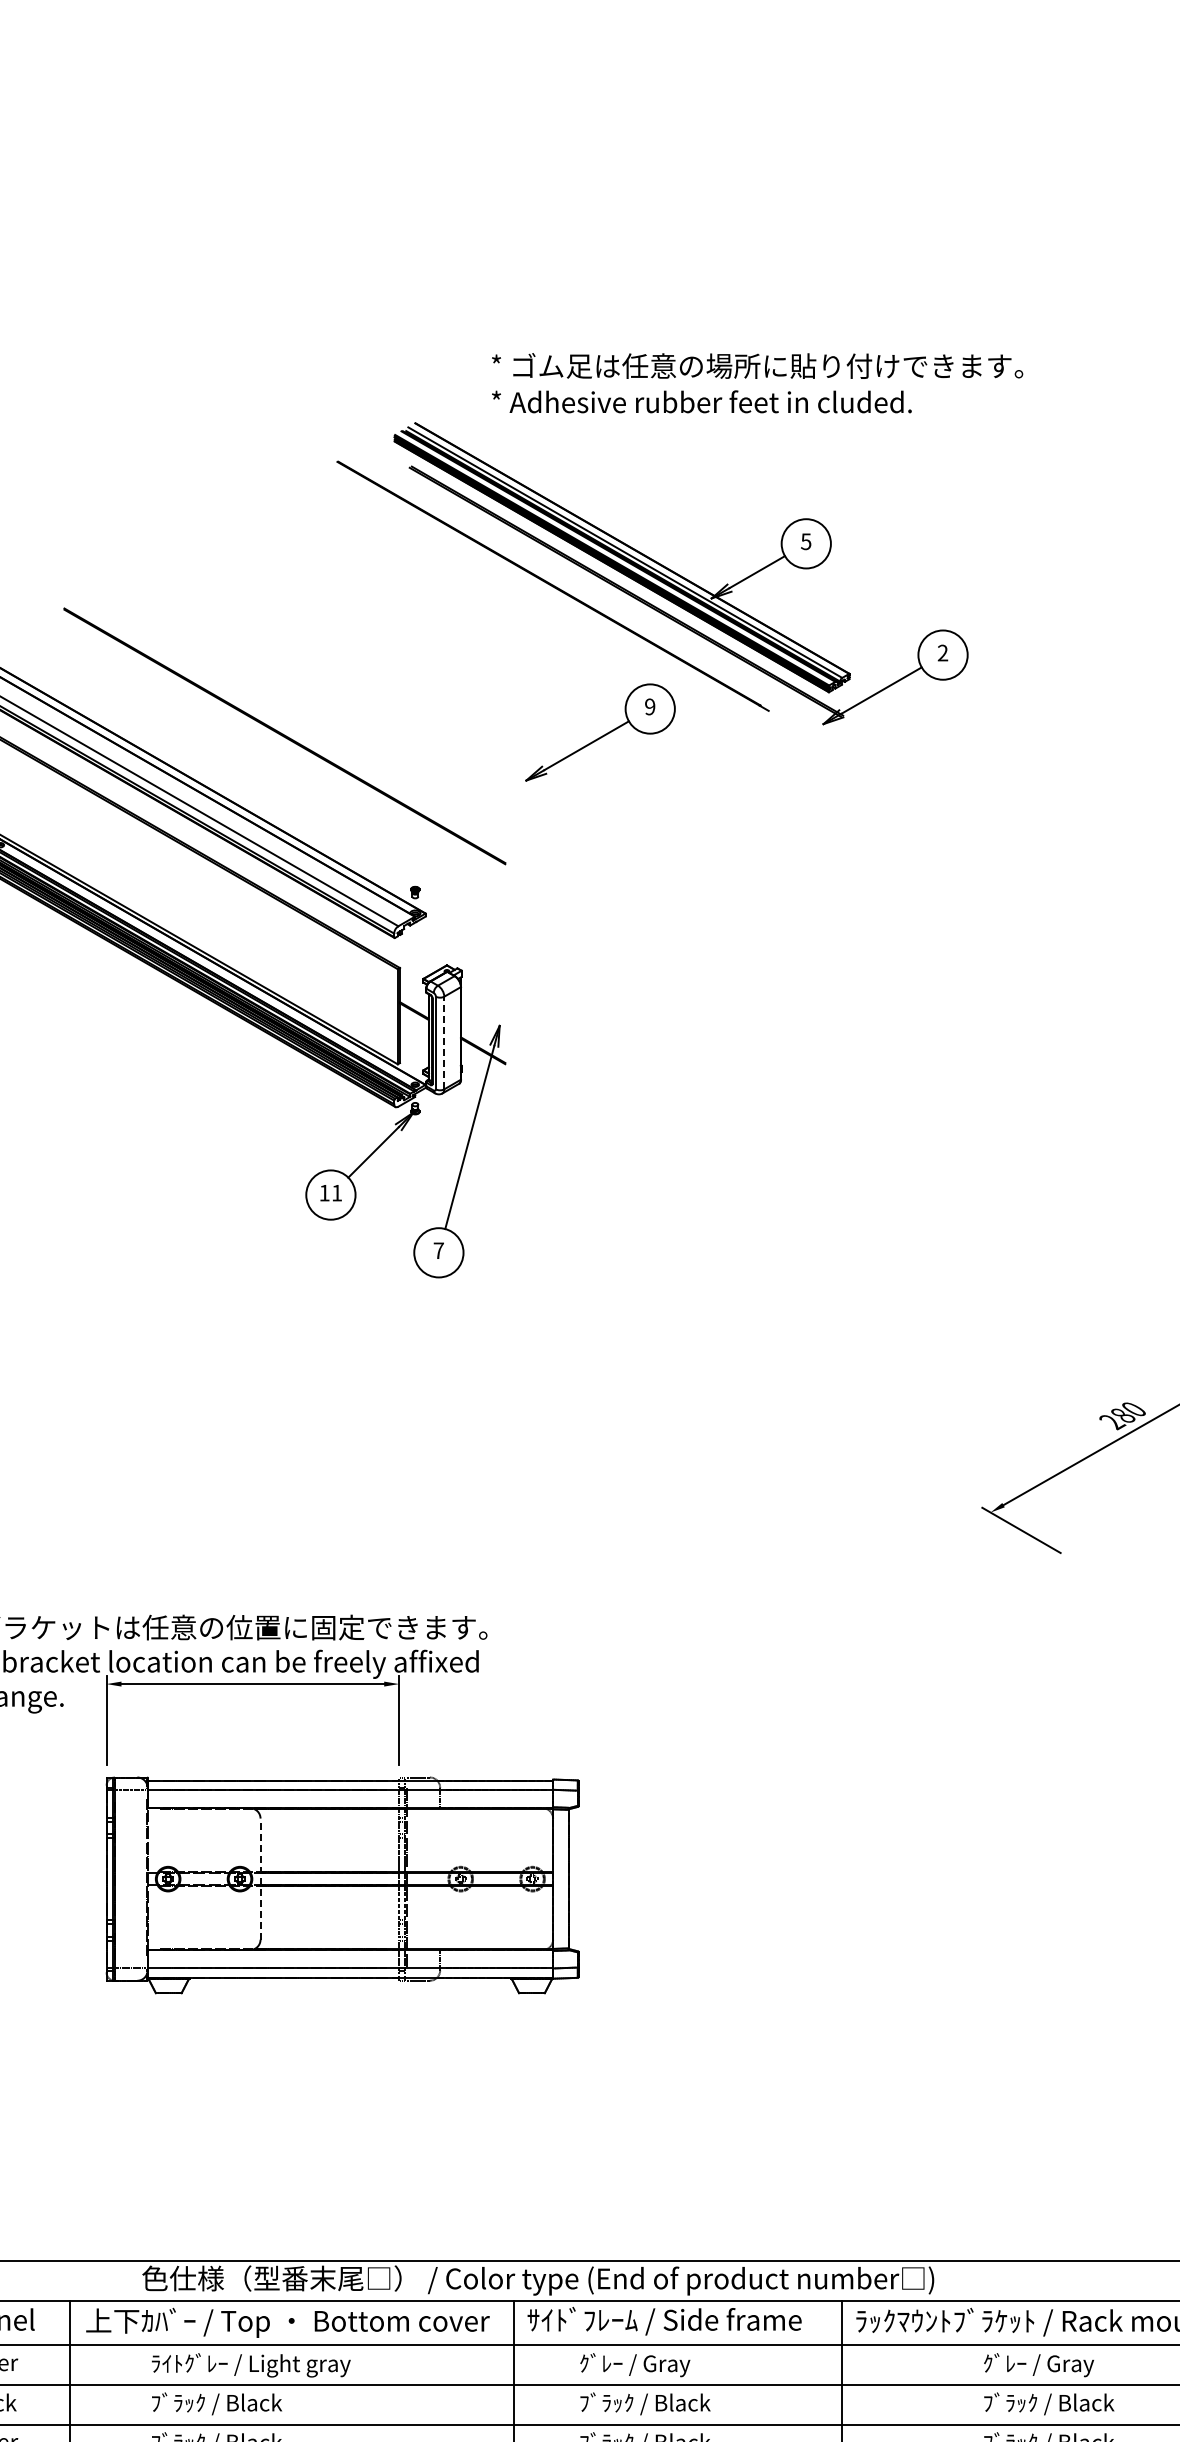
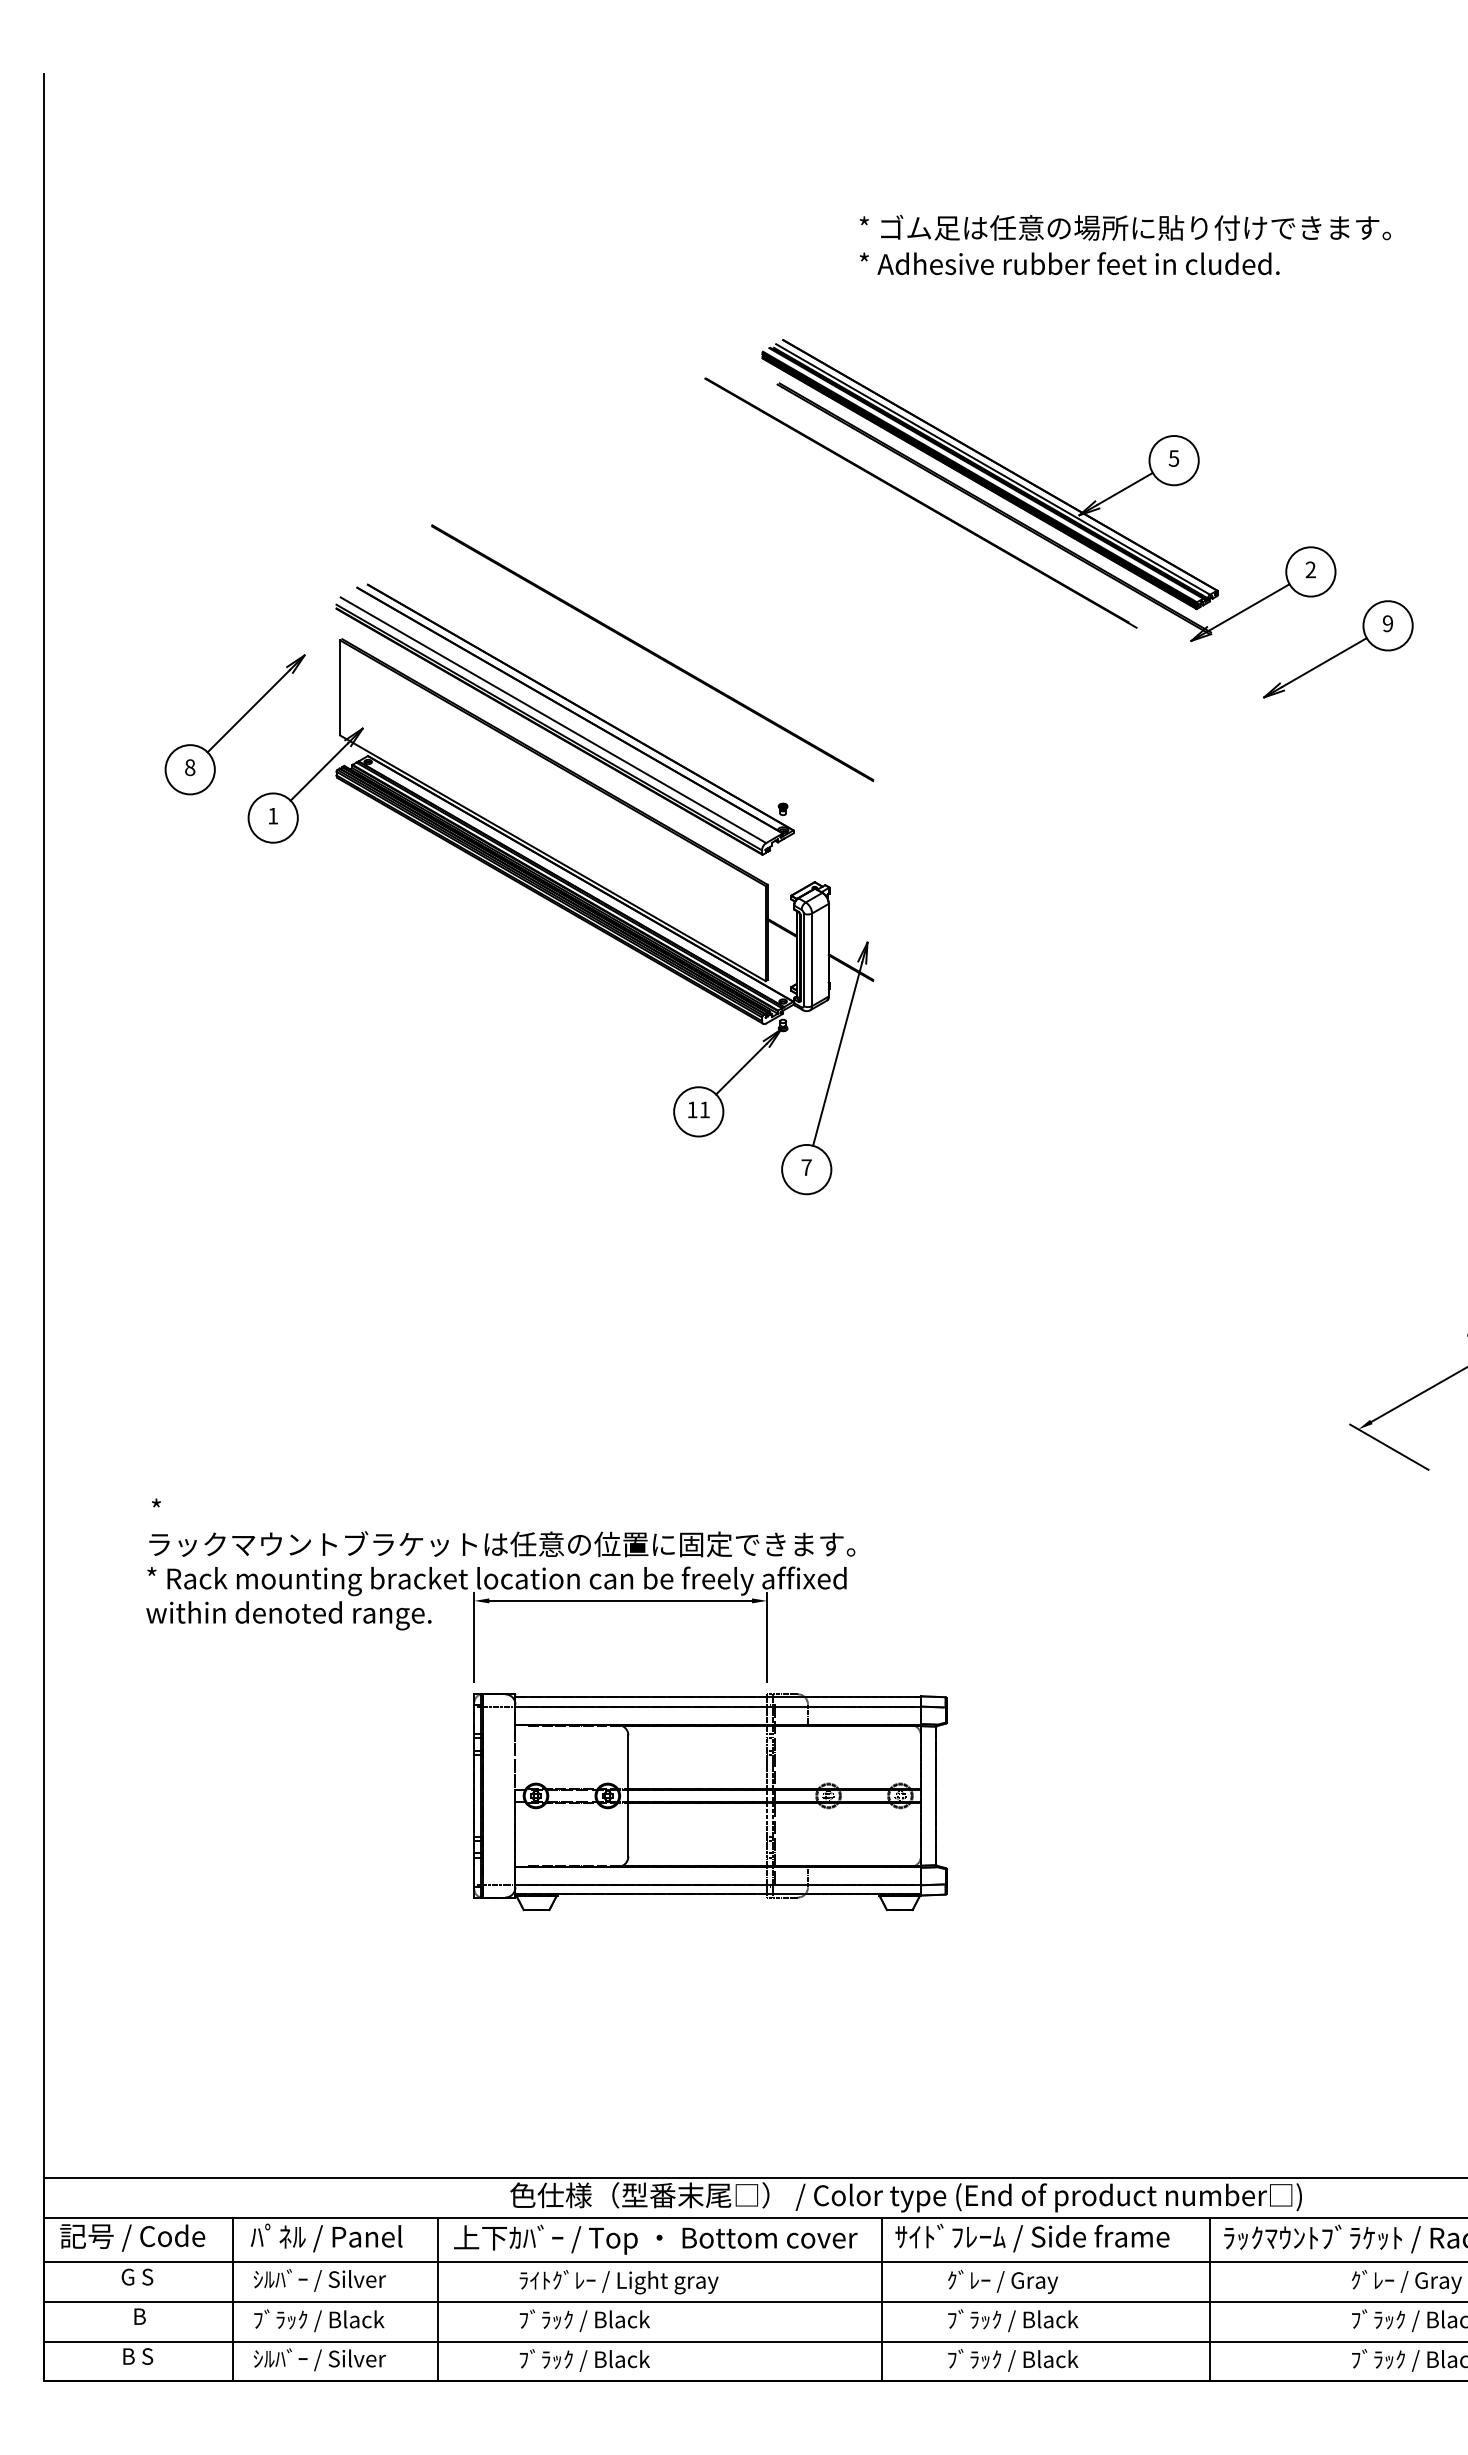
text: (756, 382) -> (1124, 244), moved
part: (600, 732) -> (1338, 649), moved
line: (444, 1042) -> (812, 959), dashed -> solid
line: (260, 1878) -> (628, 1795), dashed -> solid

